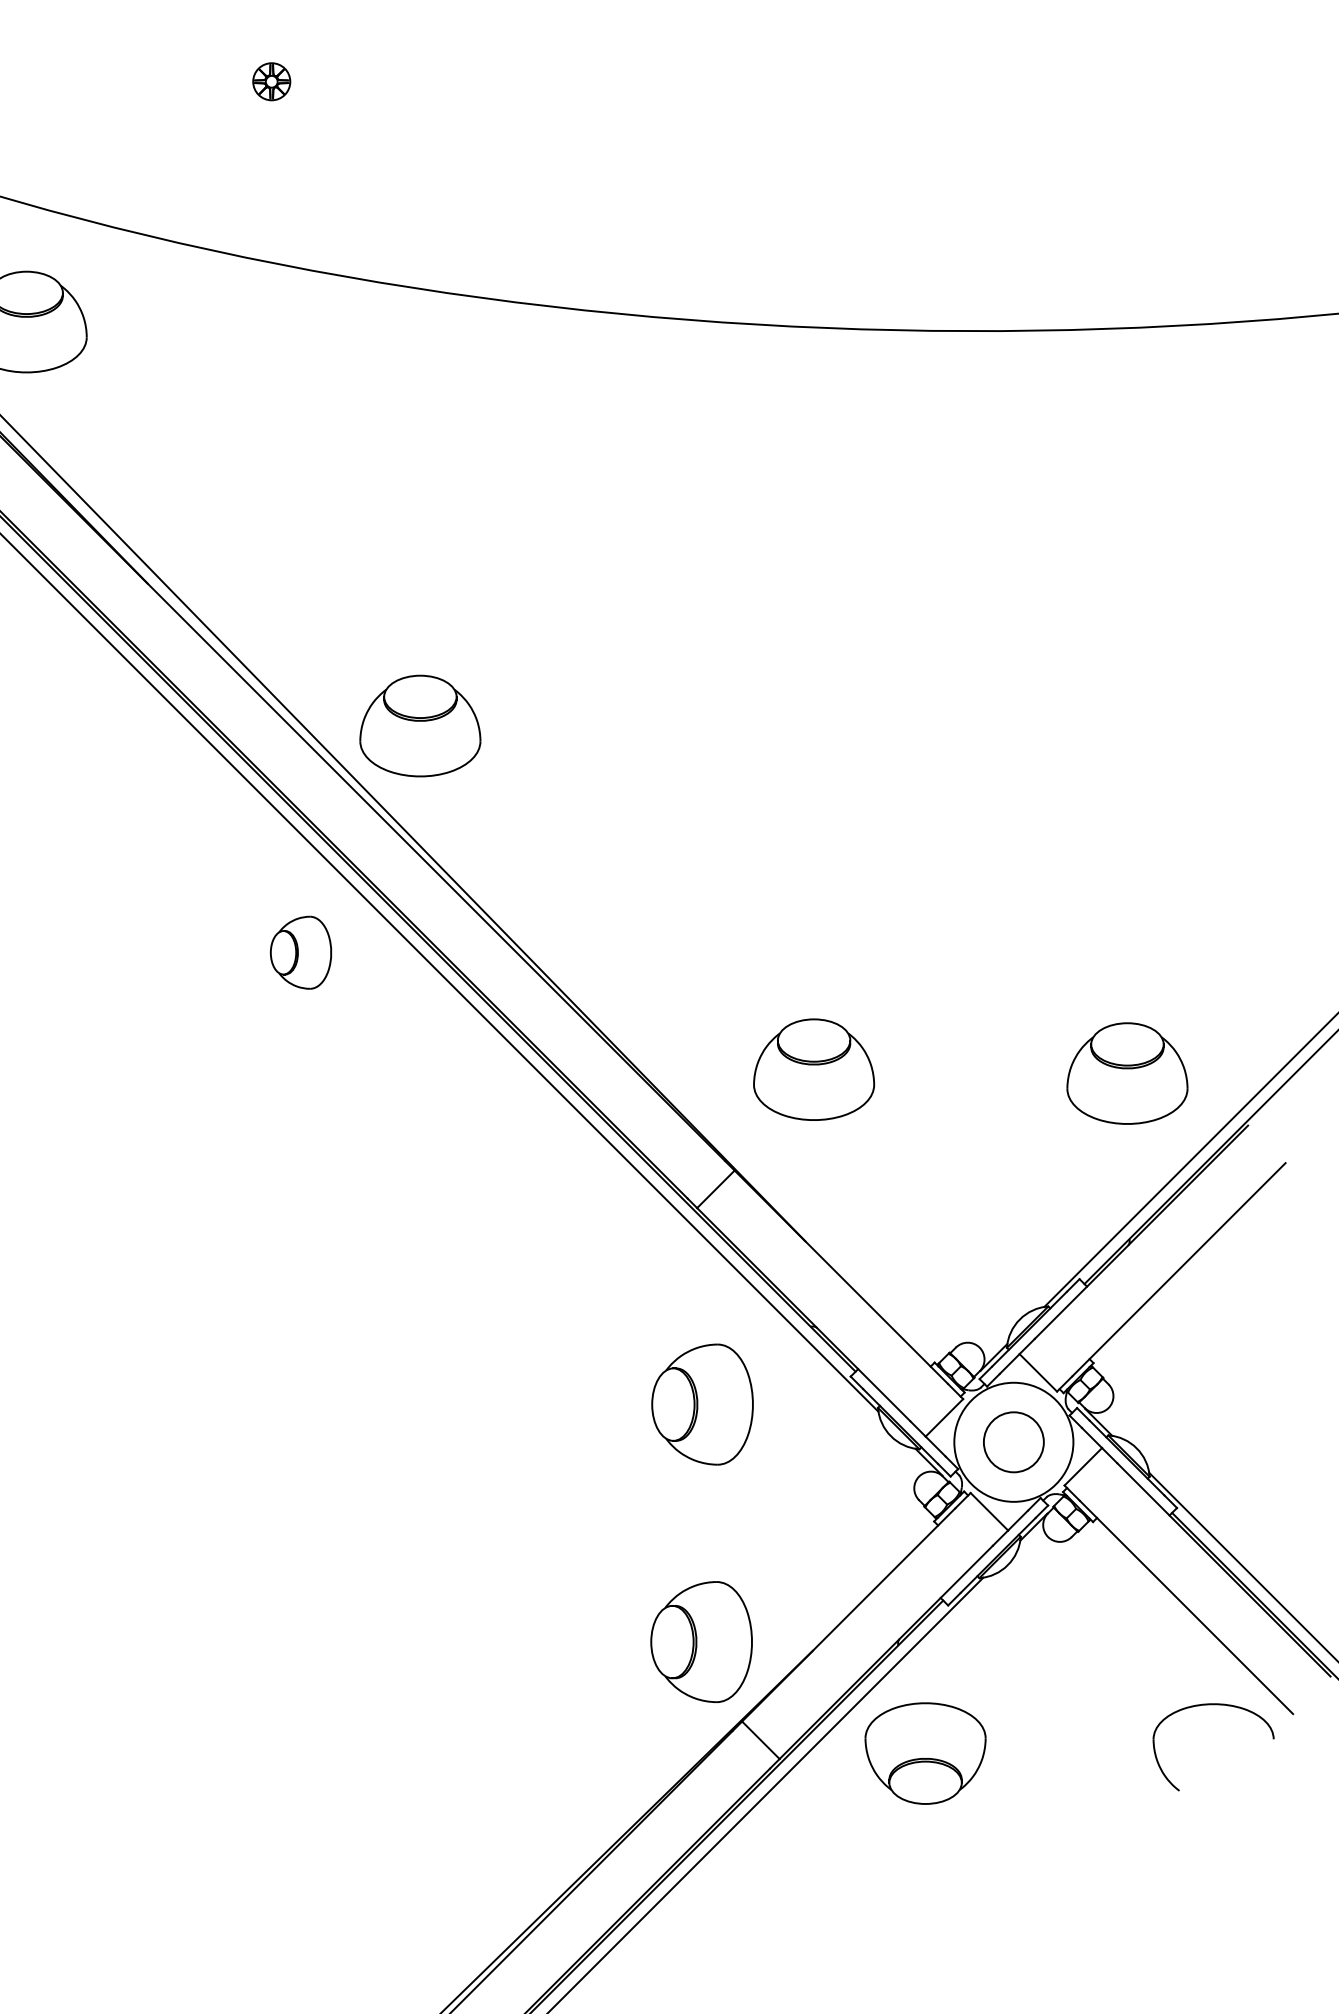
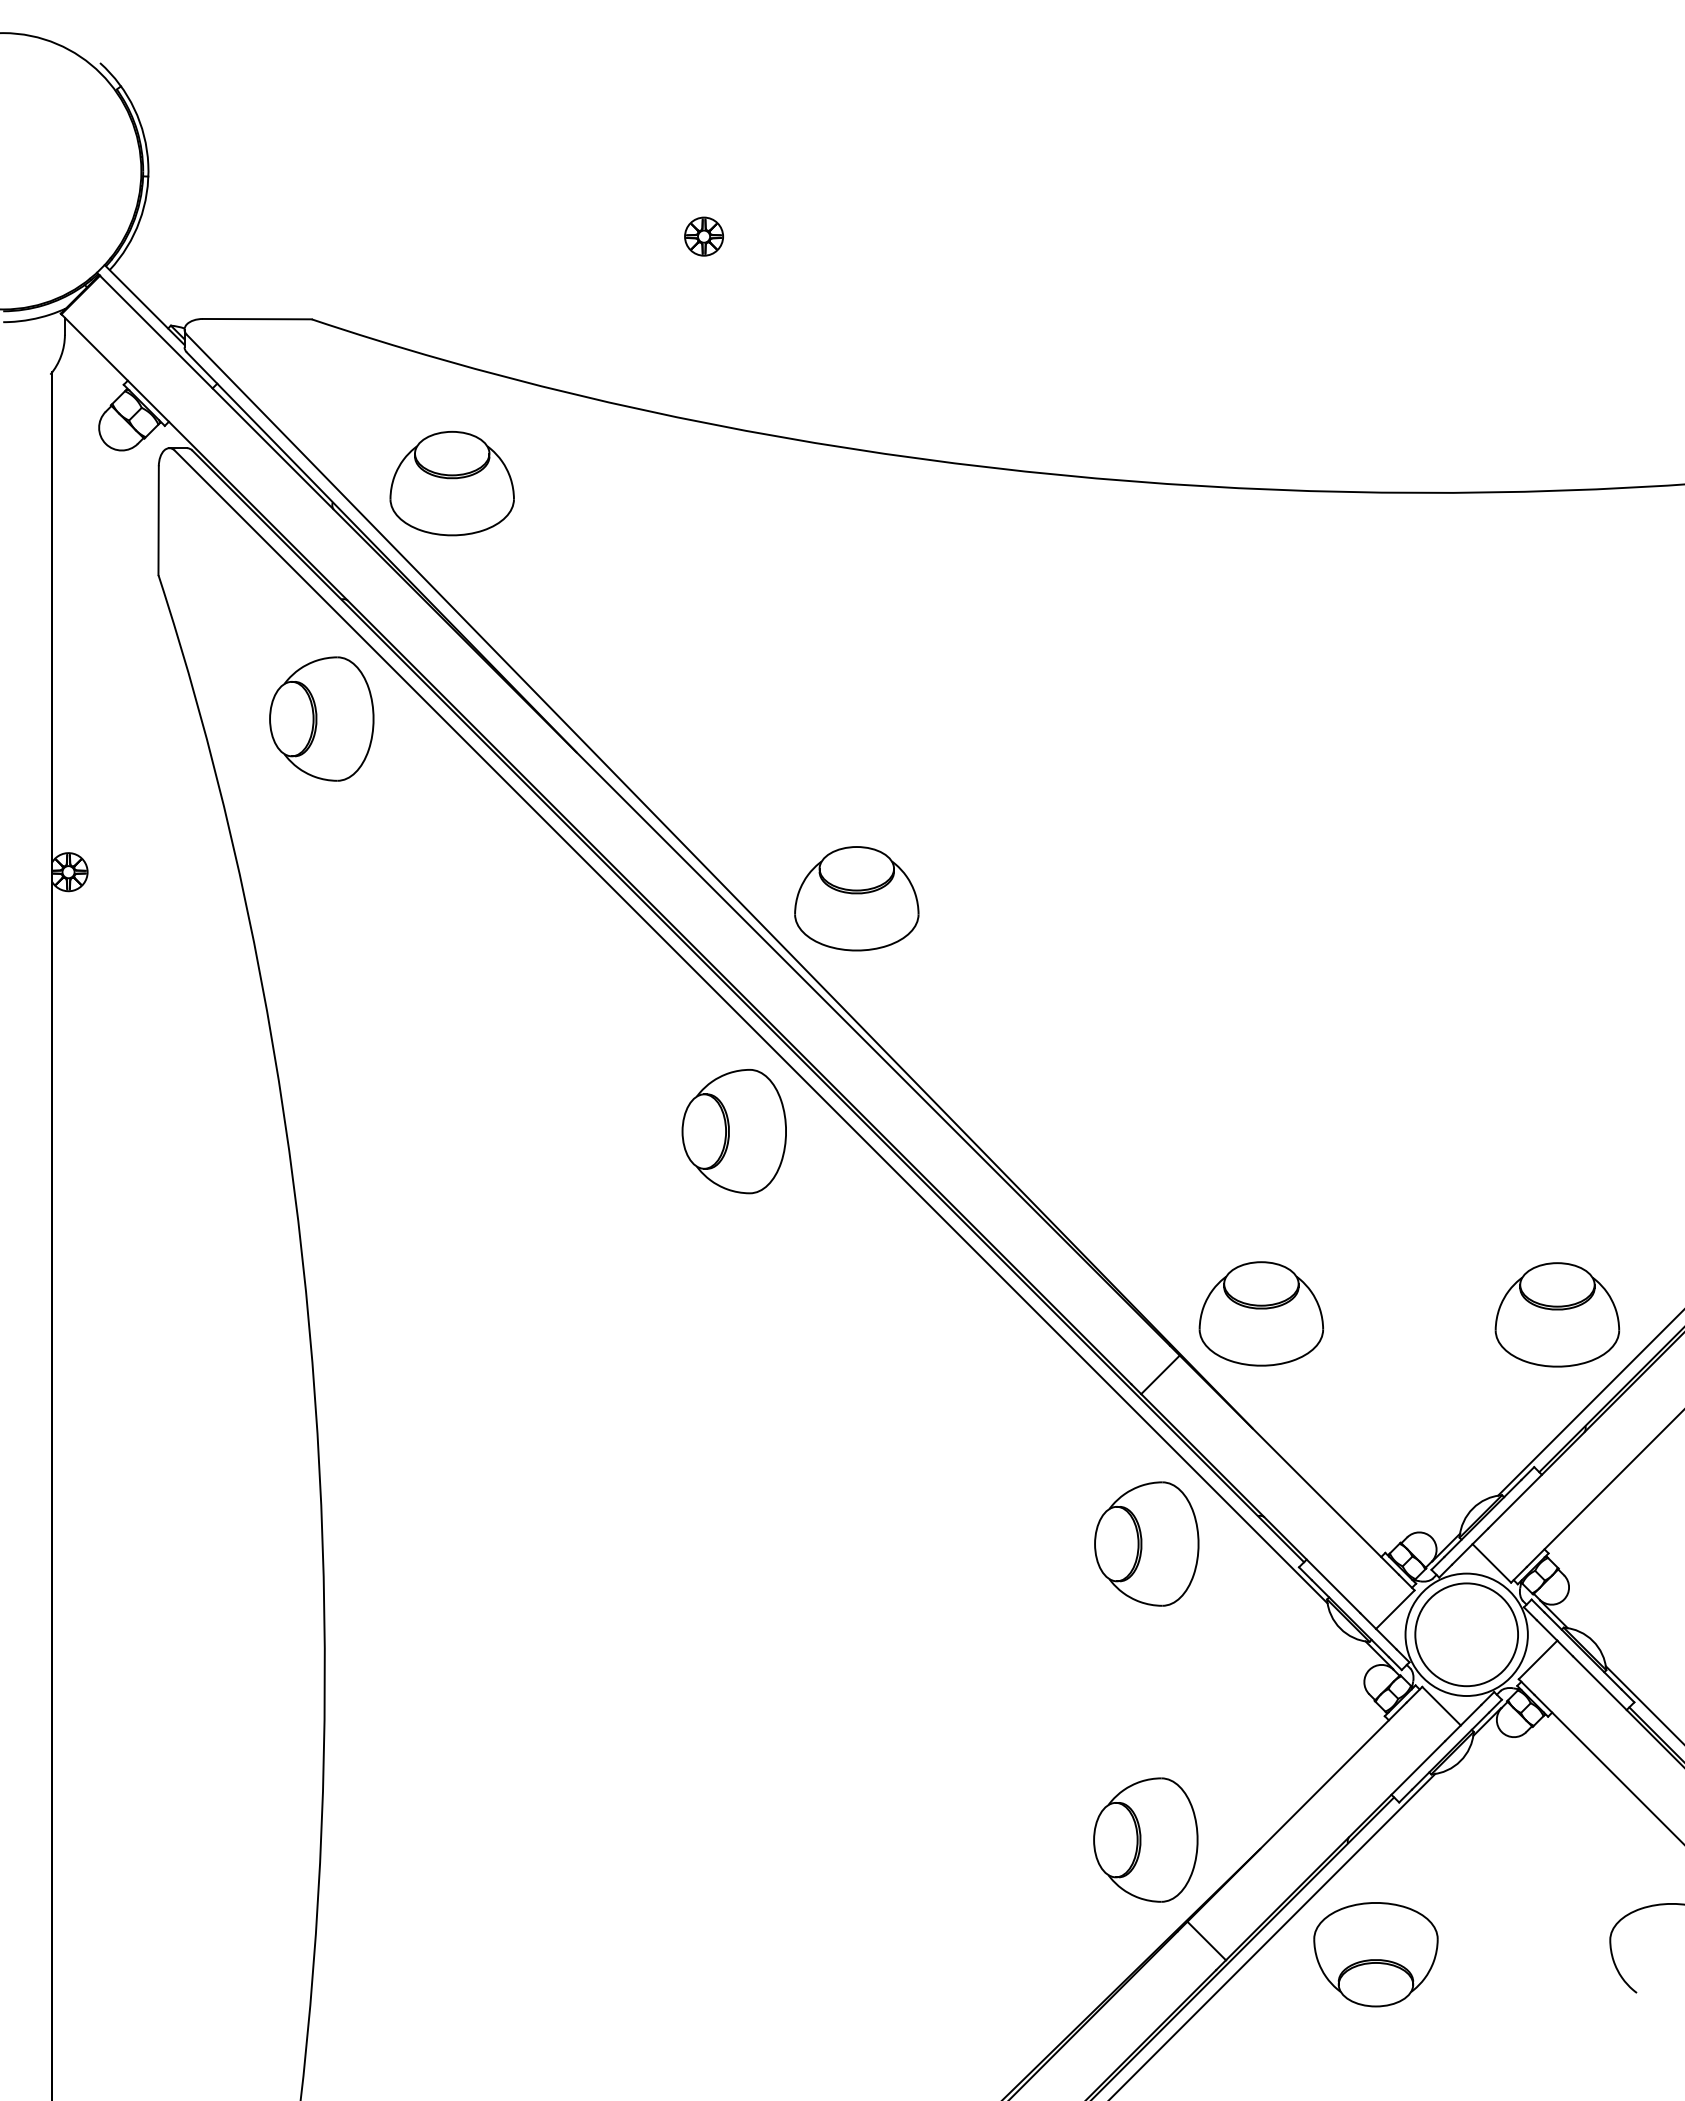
part: (300, 952) -> (733, 1131), size x1.67
part: (813, 1069) -> (1260, 1313), moved
part: (1127, 1073) -> (1557, 1314), moved
part: (702, 1404) -> (1146, 1543), moved
circle: (1013, 1442) -> (1466, 1634), size x1.67

